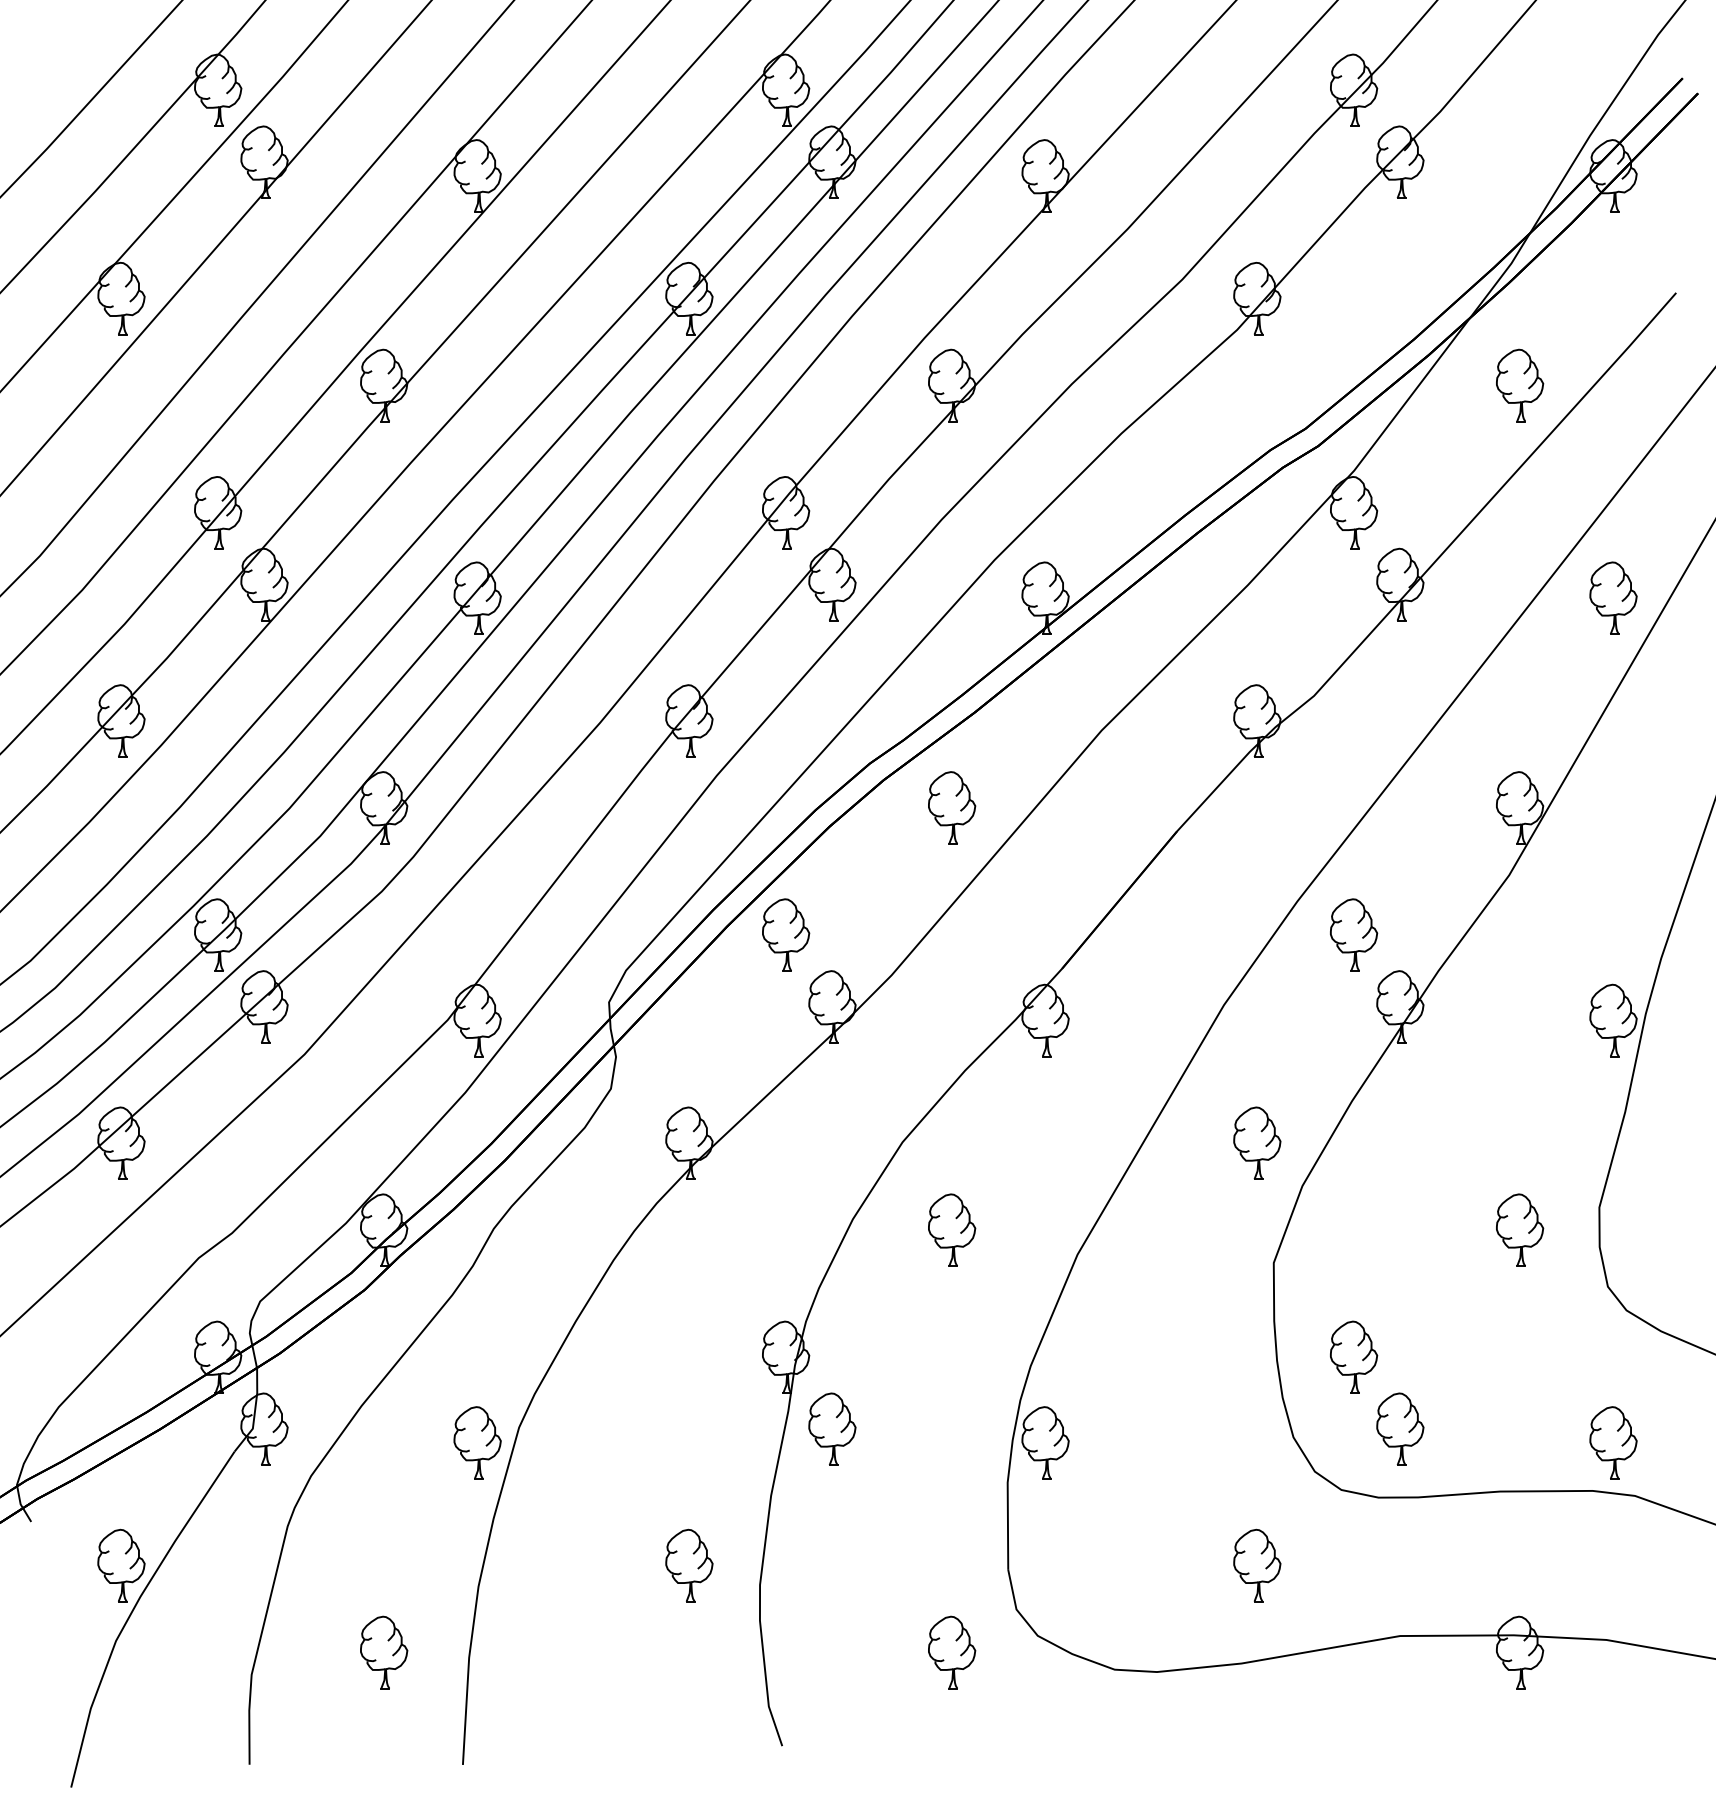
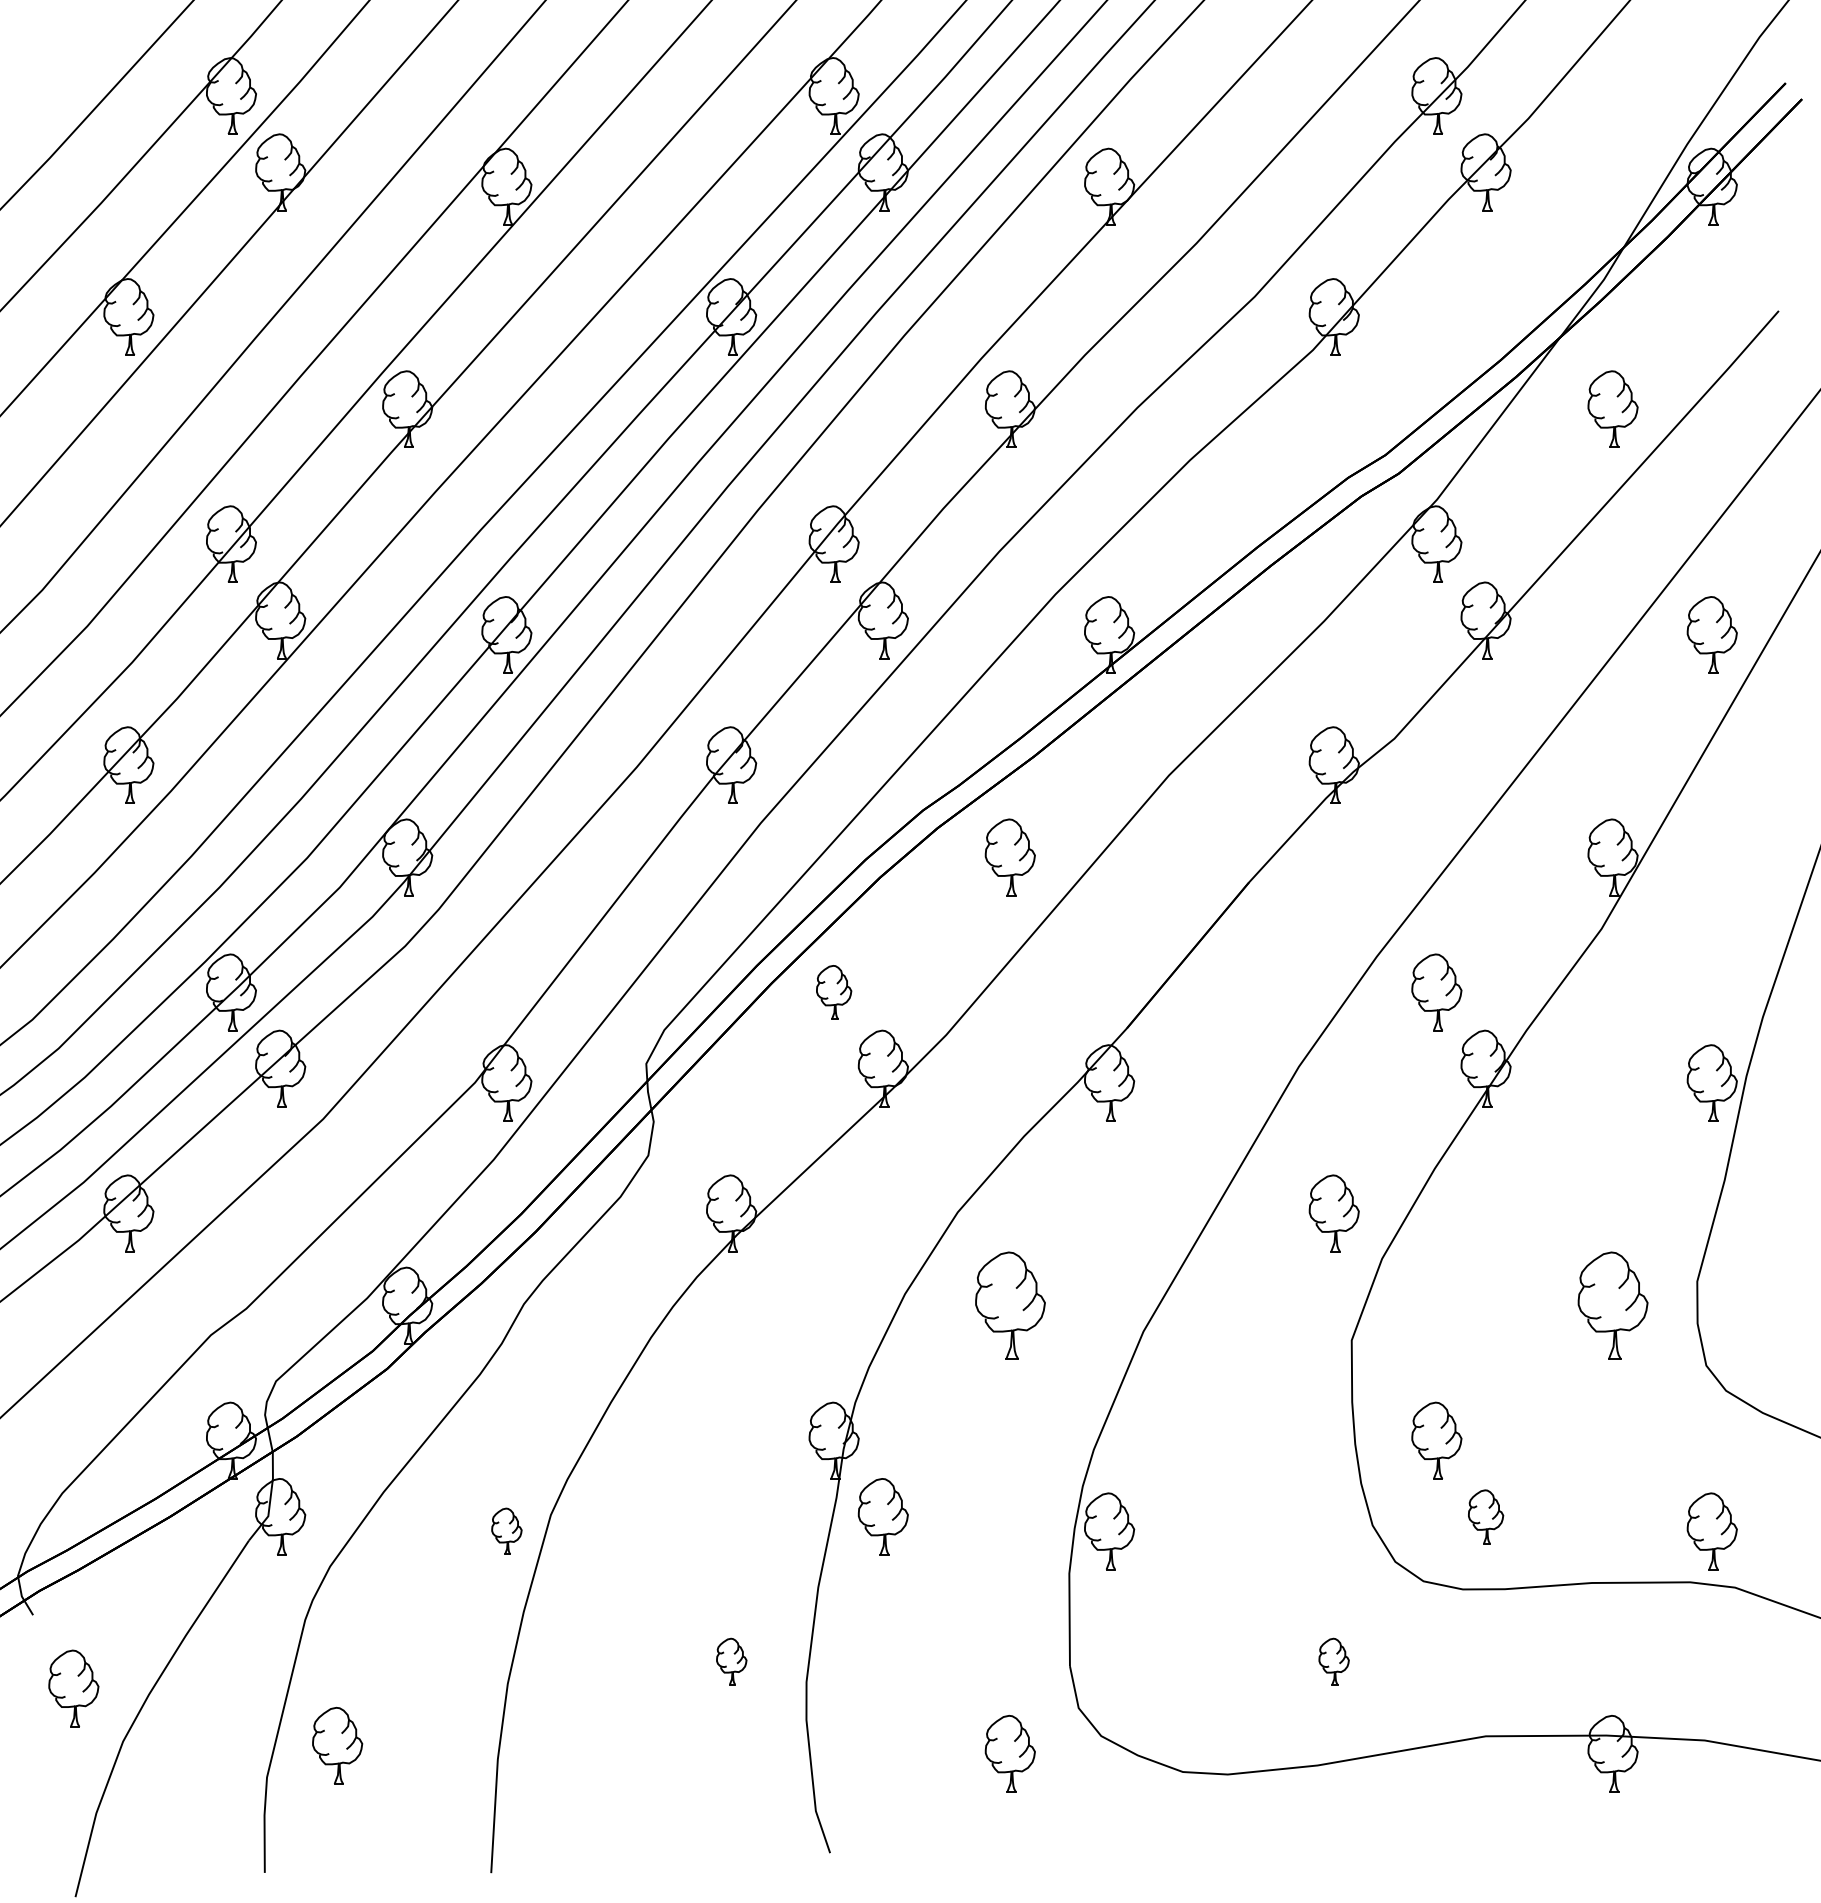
part: (785, 935) -> (833, 992), size x0.7
part: (951, 1230) -> (1009, 1305), size x1.4
part: (1519, 1230) -> (1612, 1305), size x1.4
part: (1399, 1428) -> (1485, 1516), size x0.7
part: (477, 1443) -> (506, 1531), size x0.6
part: (121, 1565) -> (73, 1688), moved
part: (689, 1565) -> (731, 1661), size x0.6
part: (1256, 1565) -> (1333, 1661), size x0.6
part: (384, 1652) -> (337, 1745), moved

